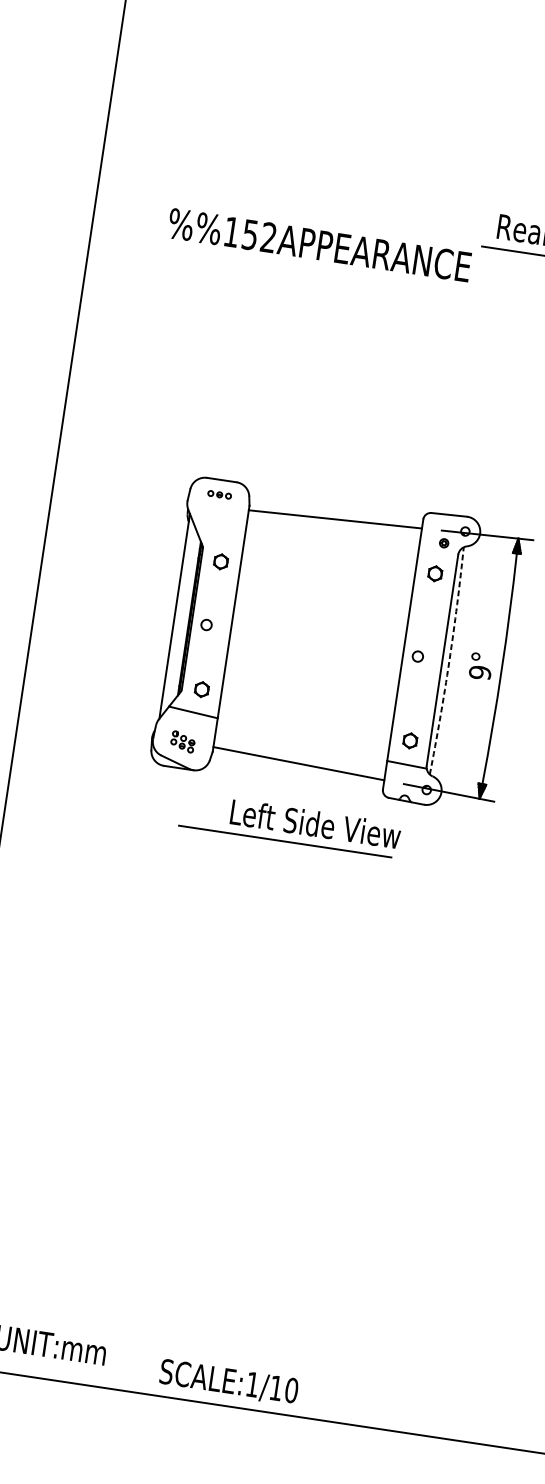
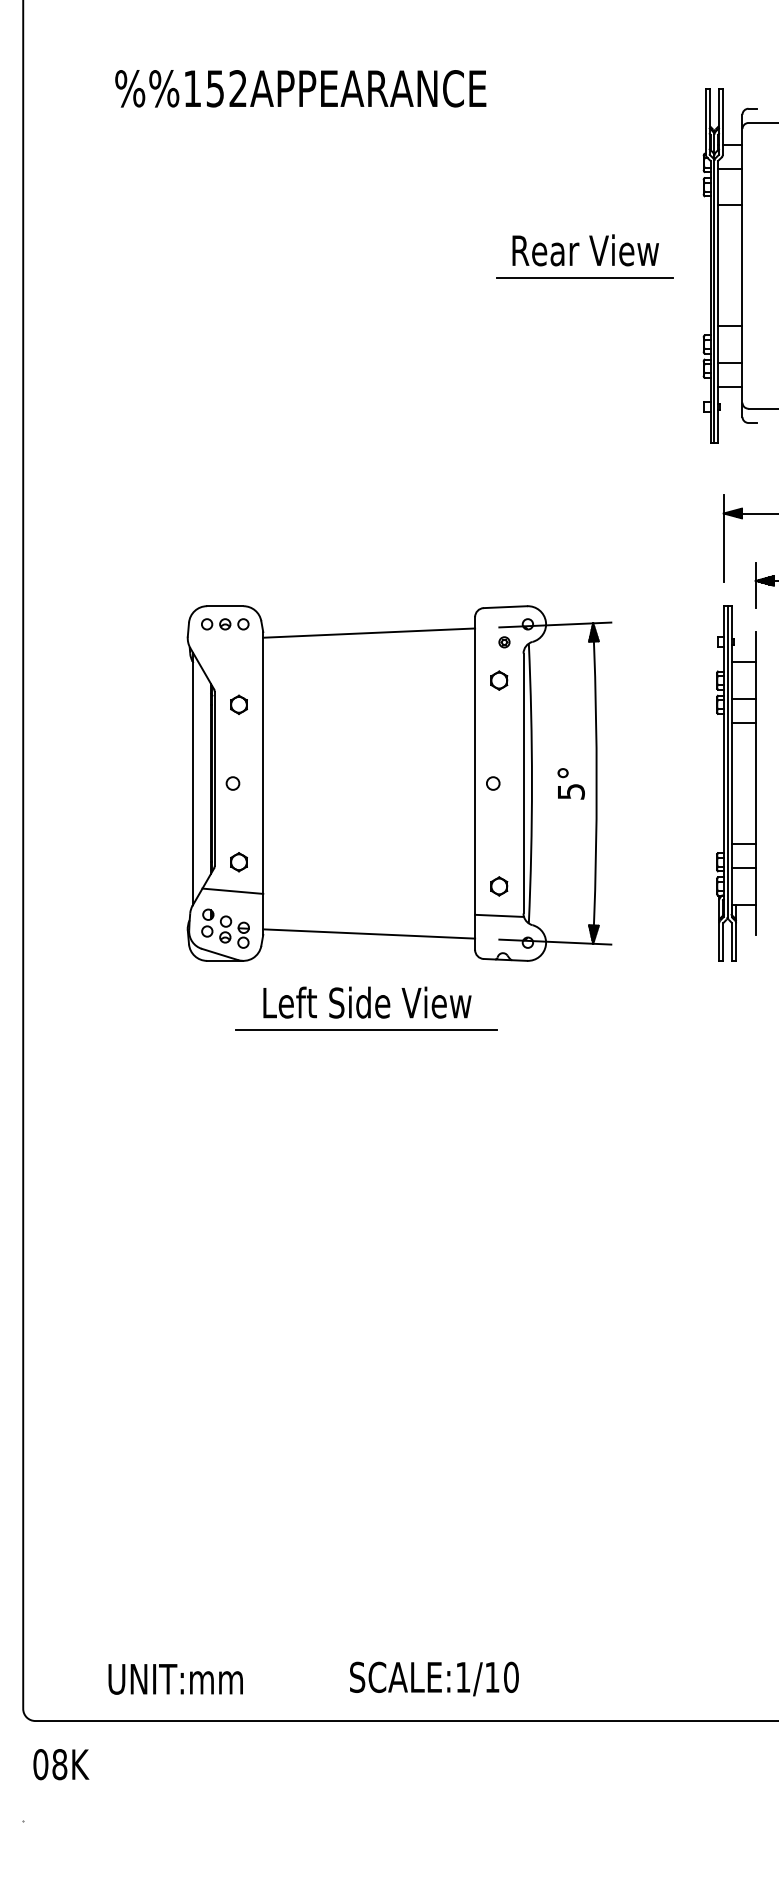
text: (319, 245) -> (300, 88), moved
part: (219, 494) -> (225, 624), size x1.67
arc: (448, 661) -> (531, 783), dashed -> solid
text: (479, 672) -> (570, 791), 9° -> 5°
part: (182, 741) -> (225, 928), size x1.67
text: (315, 823) -> (367, 1002), moved
text: (229, 1382) -> (434, 1678), moved

